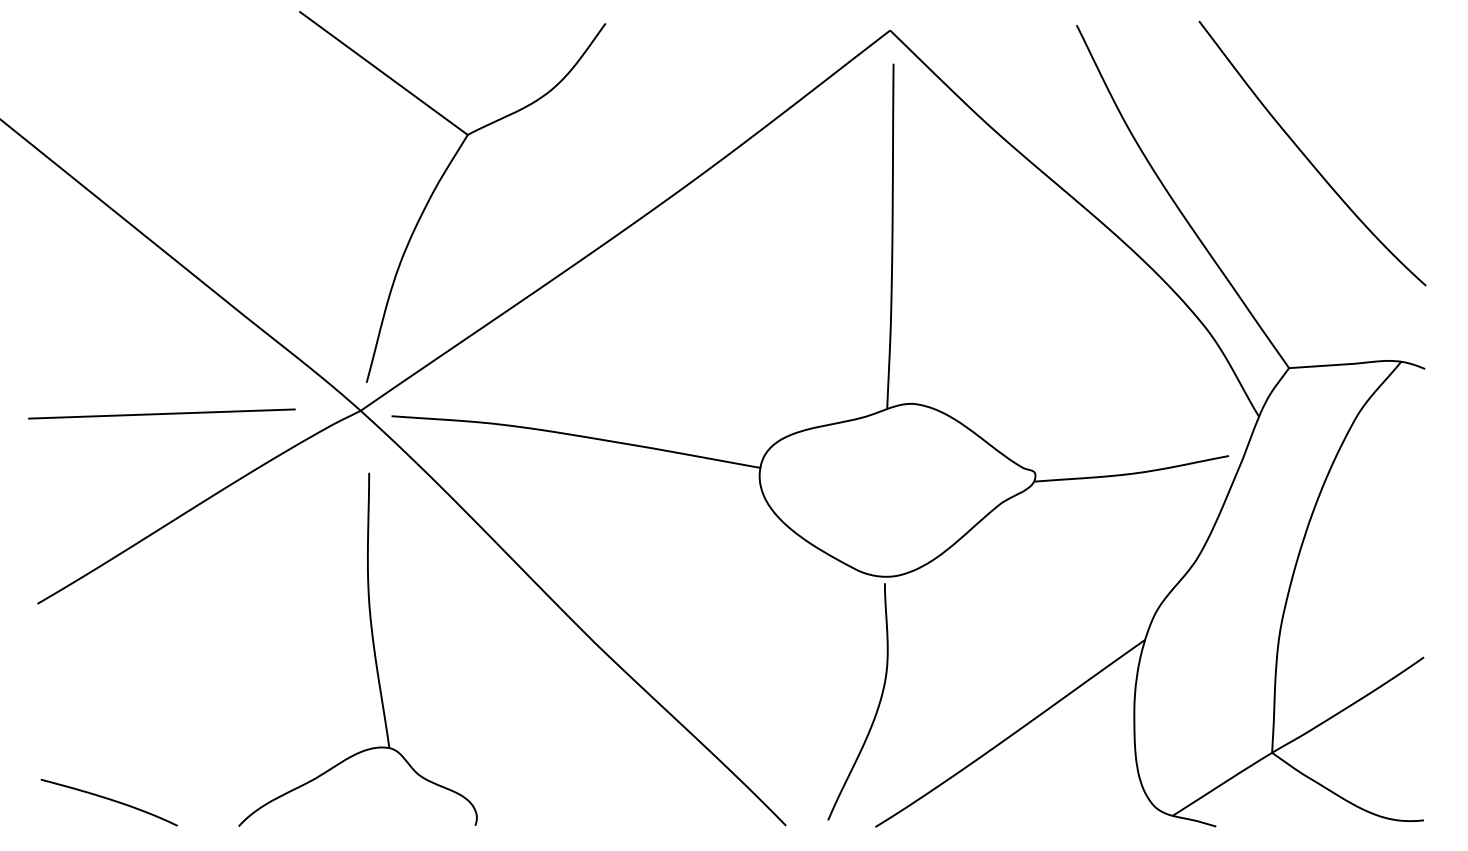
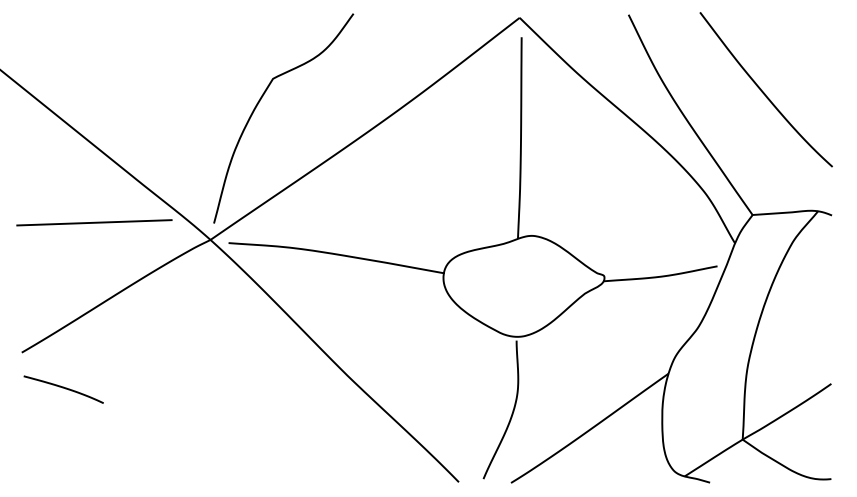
line: (384, 72) -> (224, 42), removed
line: (161, 413) -> (94, 222), moved
part: (372, 649) -> (217, 379), removed
curve: (108, 800) -> (63, 388), moved

